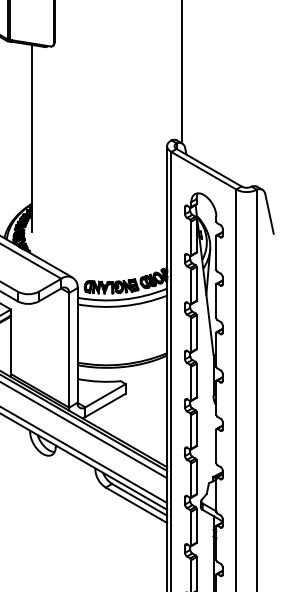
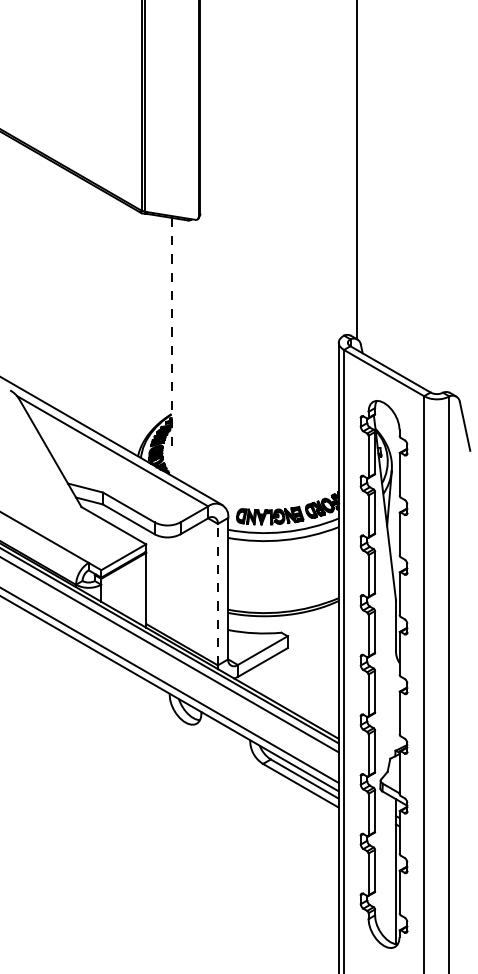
line: (31, 138) -> (171, 333), solid -> dashed
line: (68, 350) -> (217, 594), solid -> dashed

